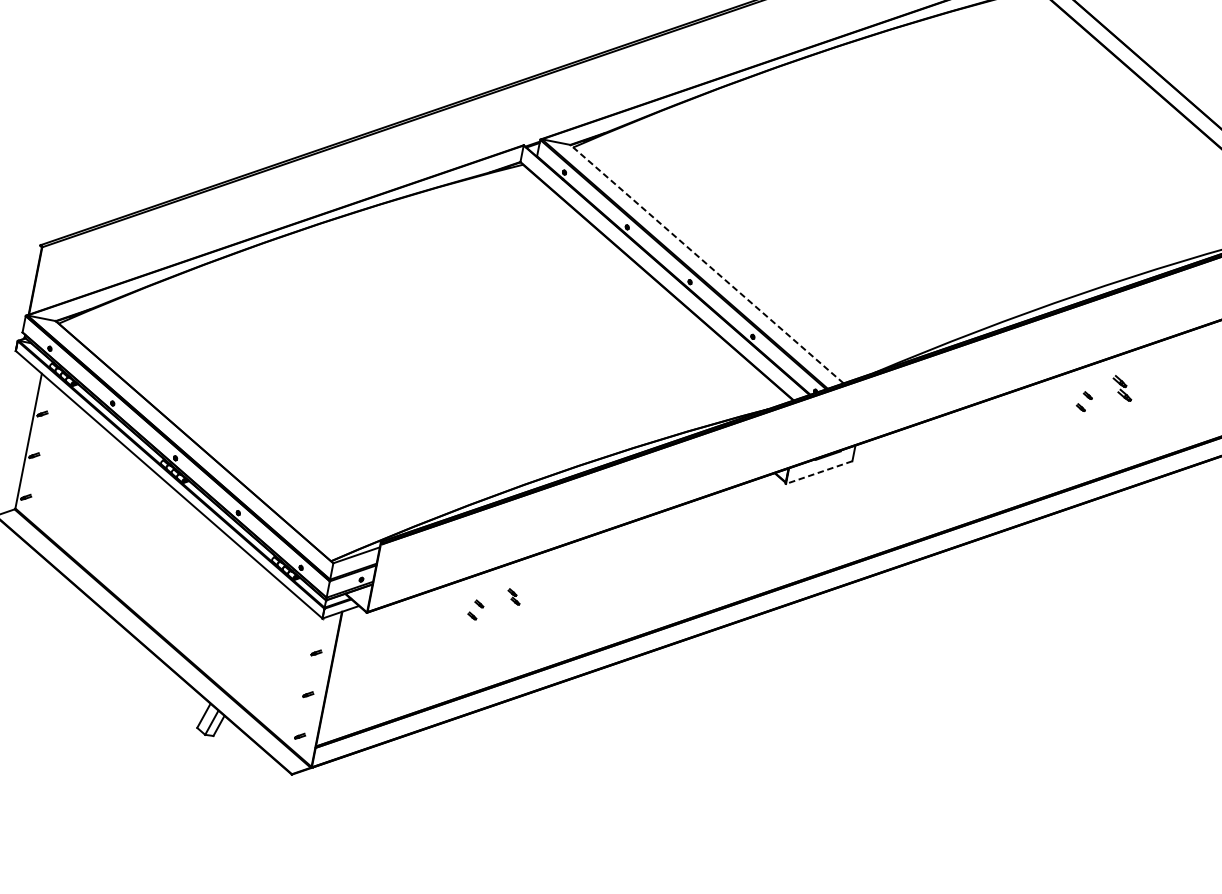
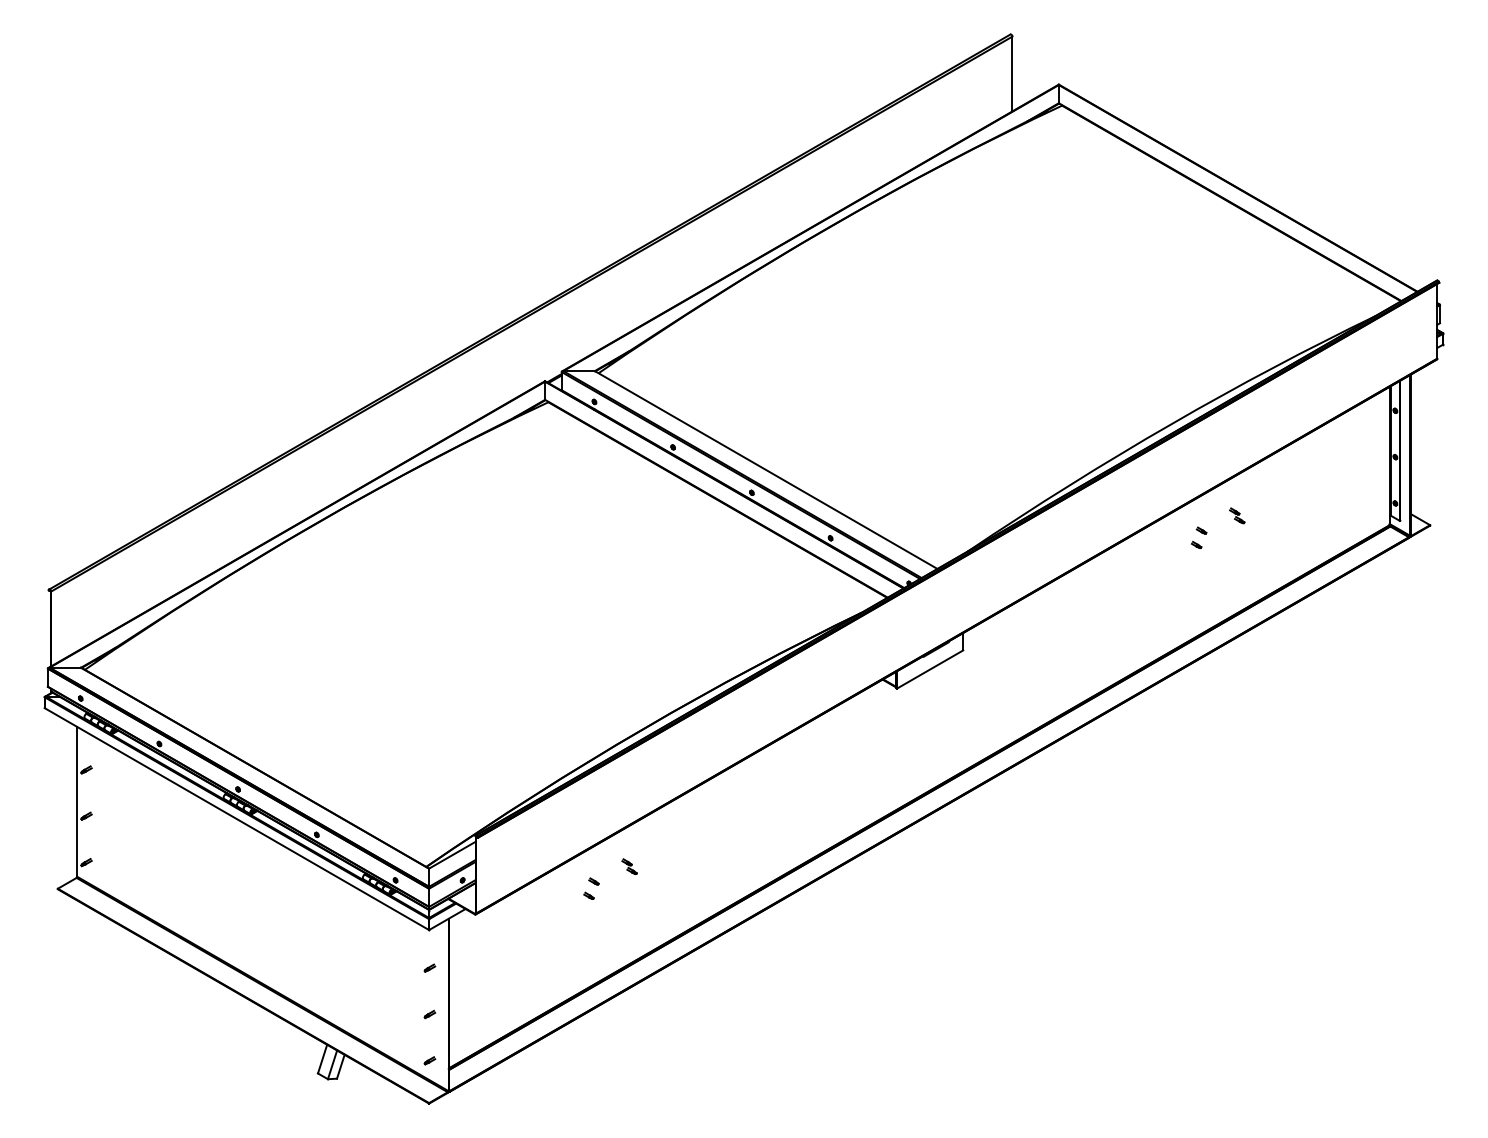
line: (707, 264) -> (766, 470), dashed -> solid
part: (1122, 388) -> (1237, 515), size x0.62
line: (818, 472) -> (929, 669), dashed -> solid

